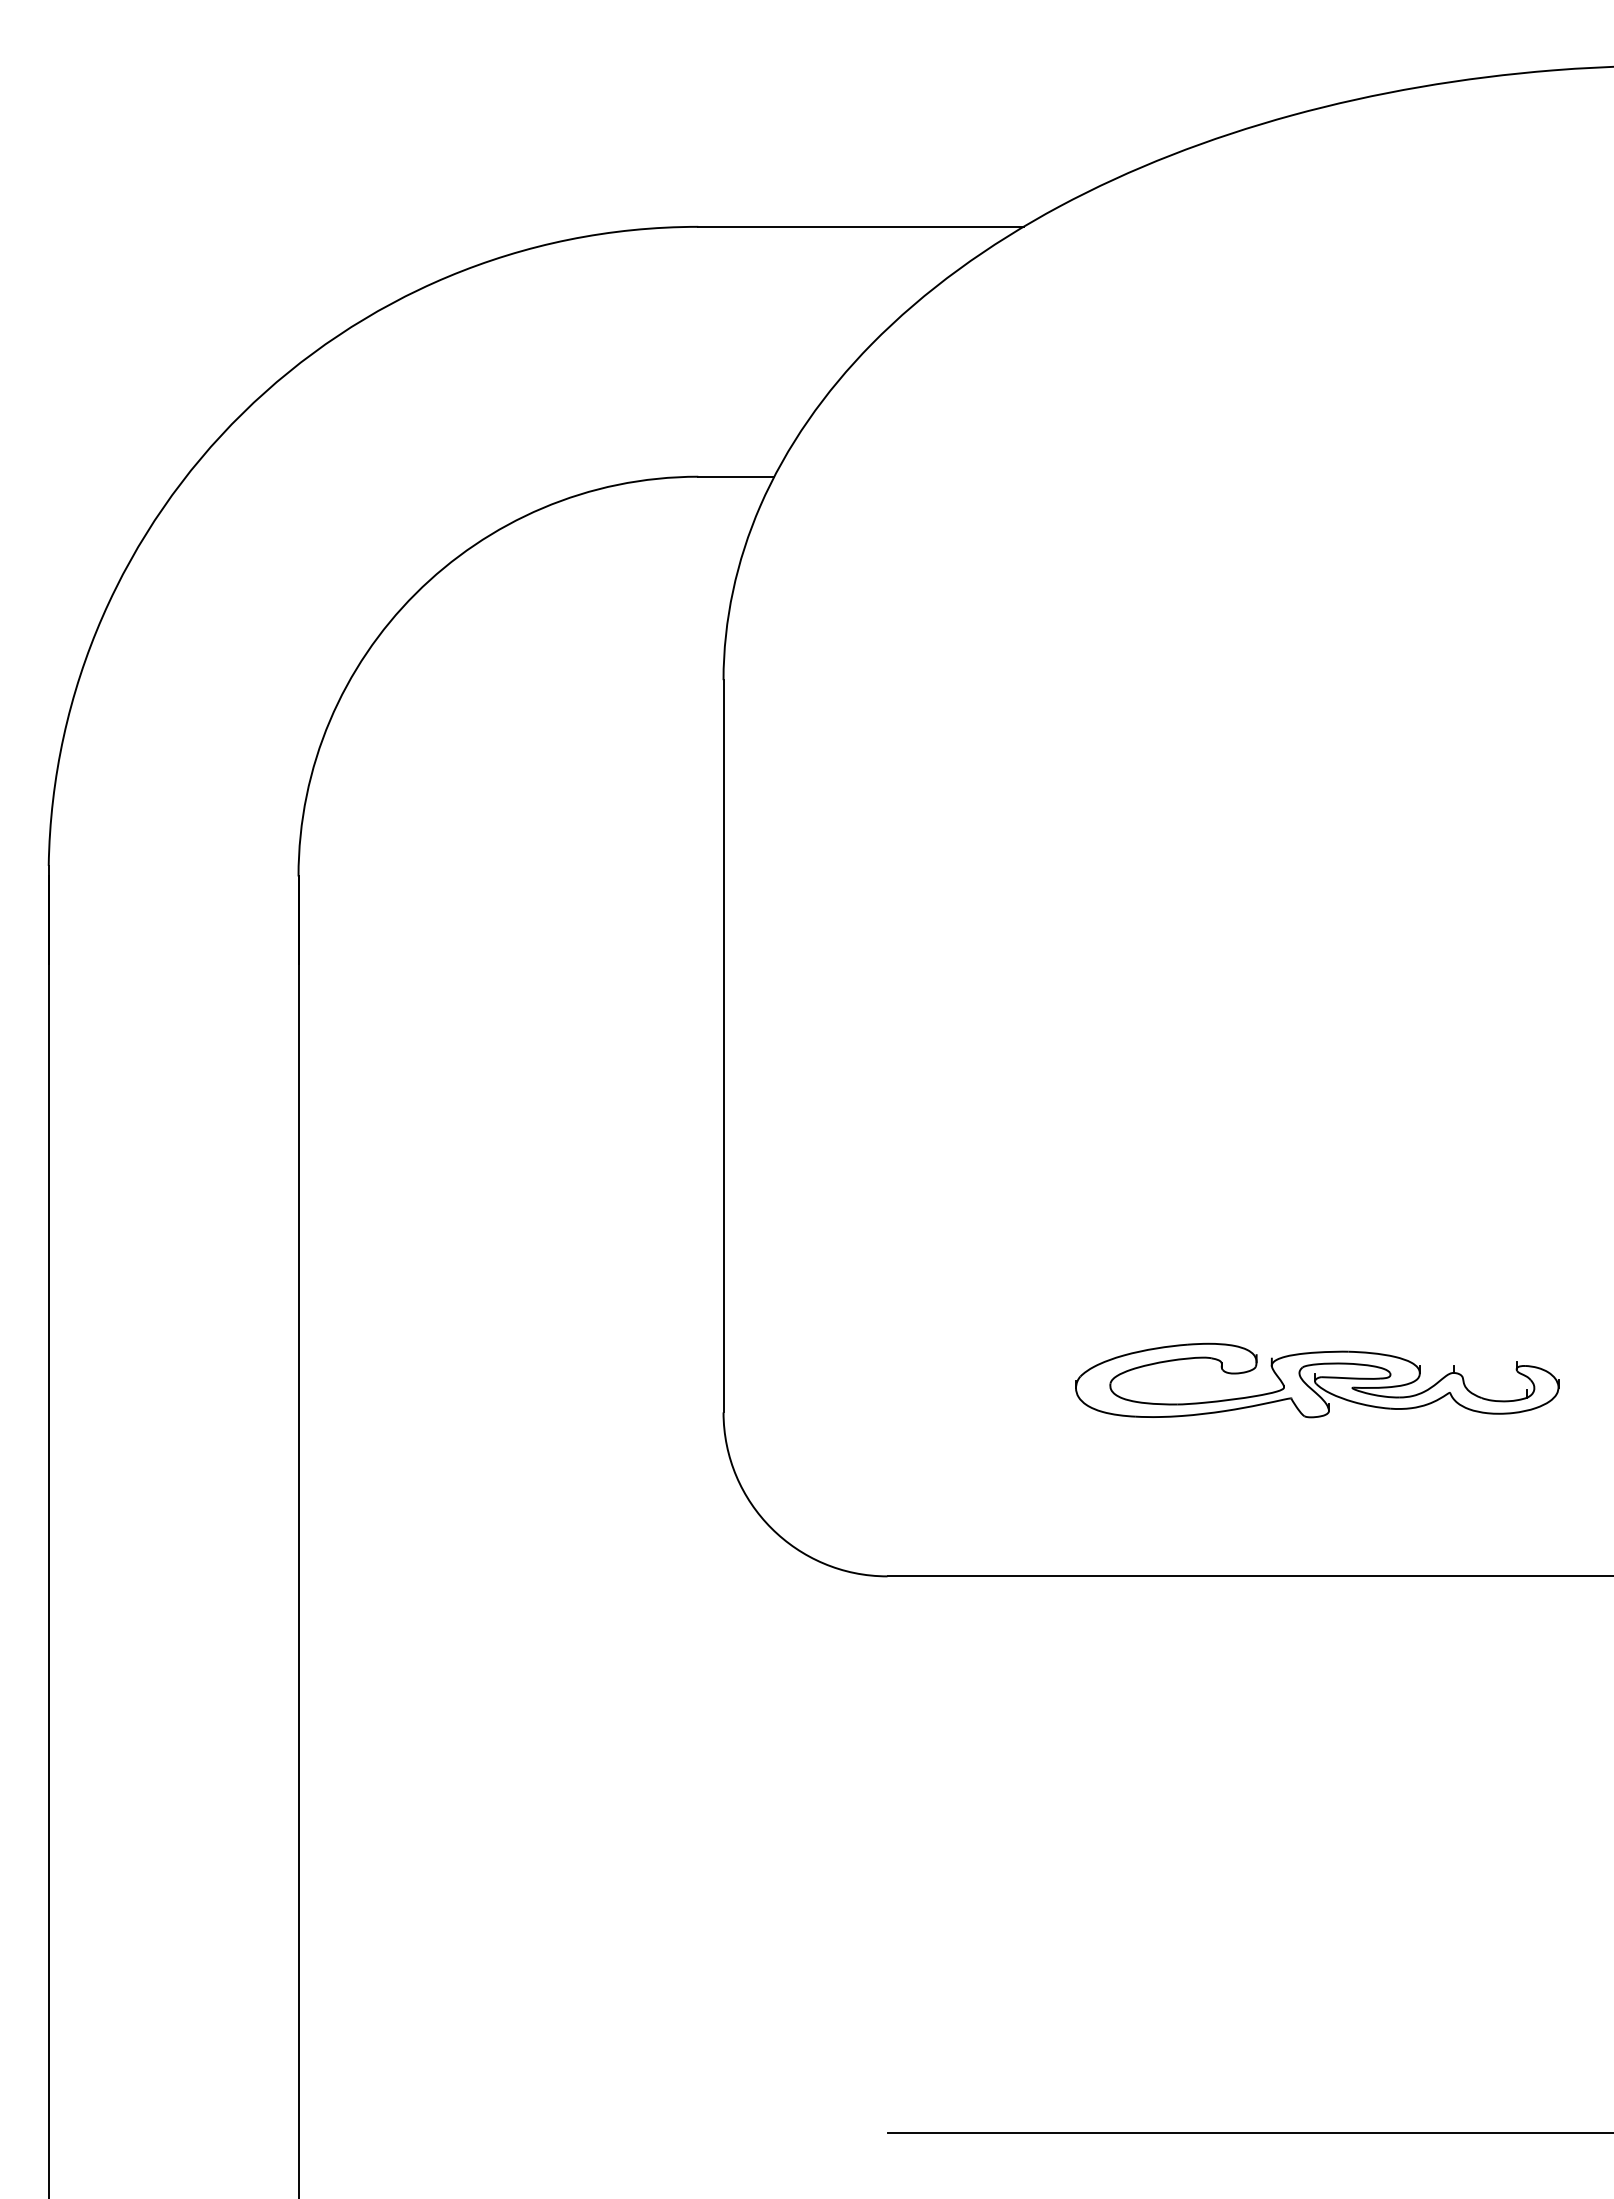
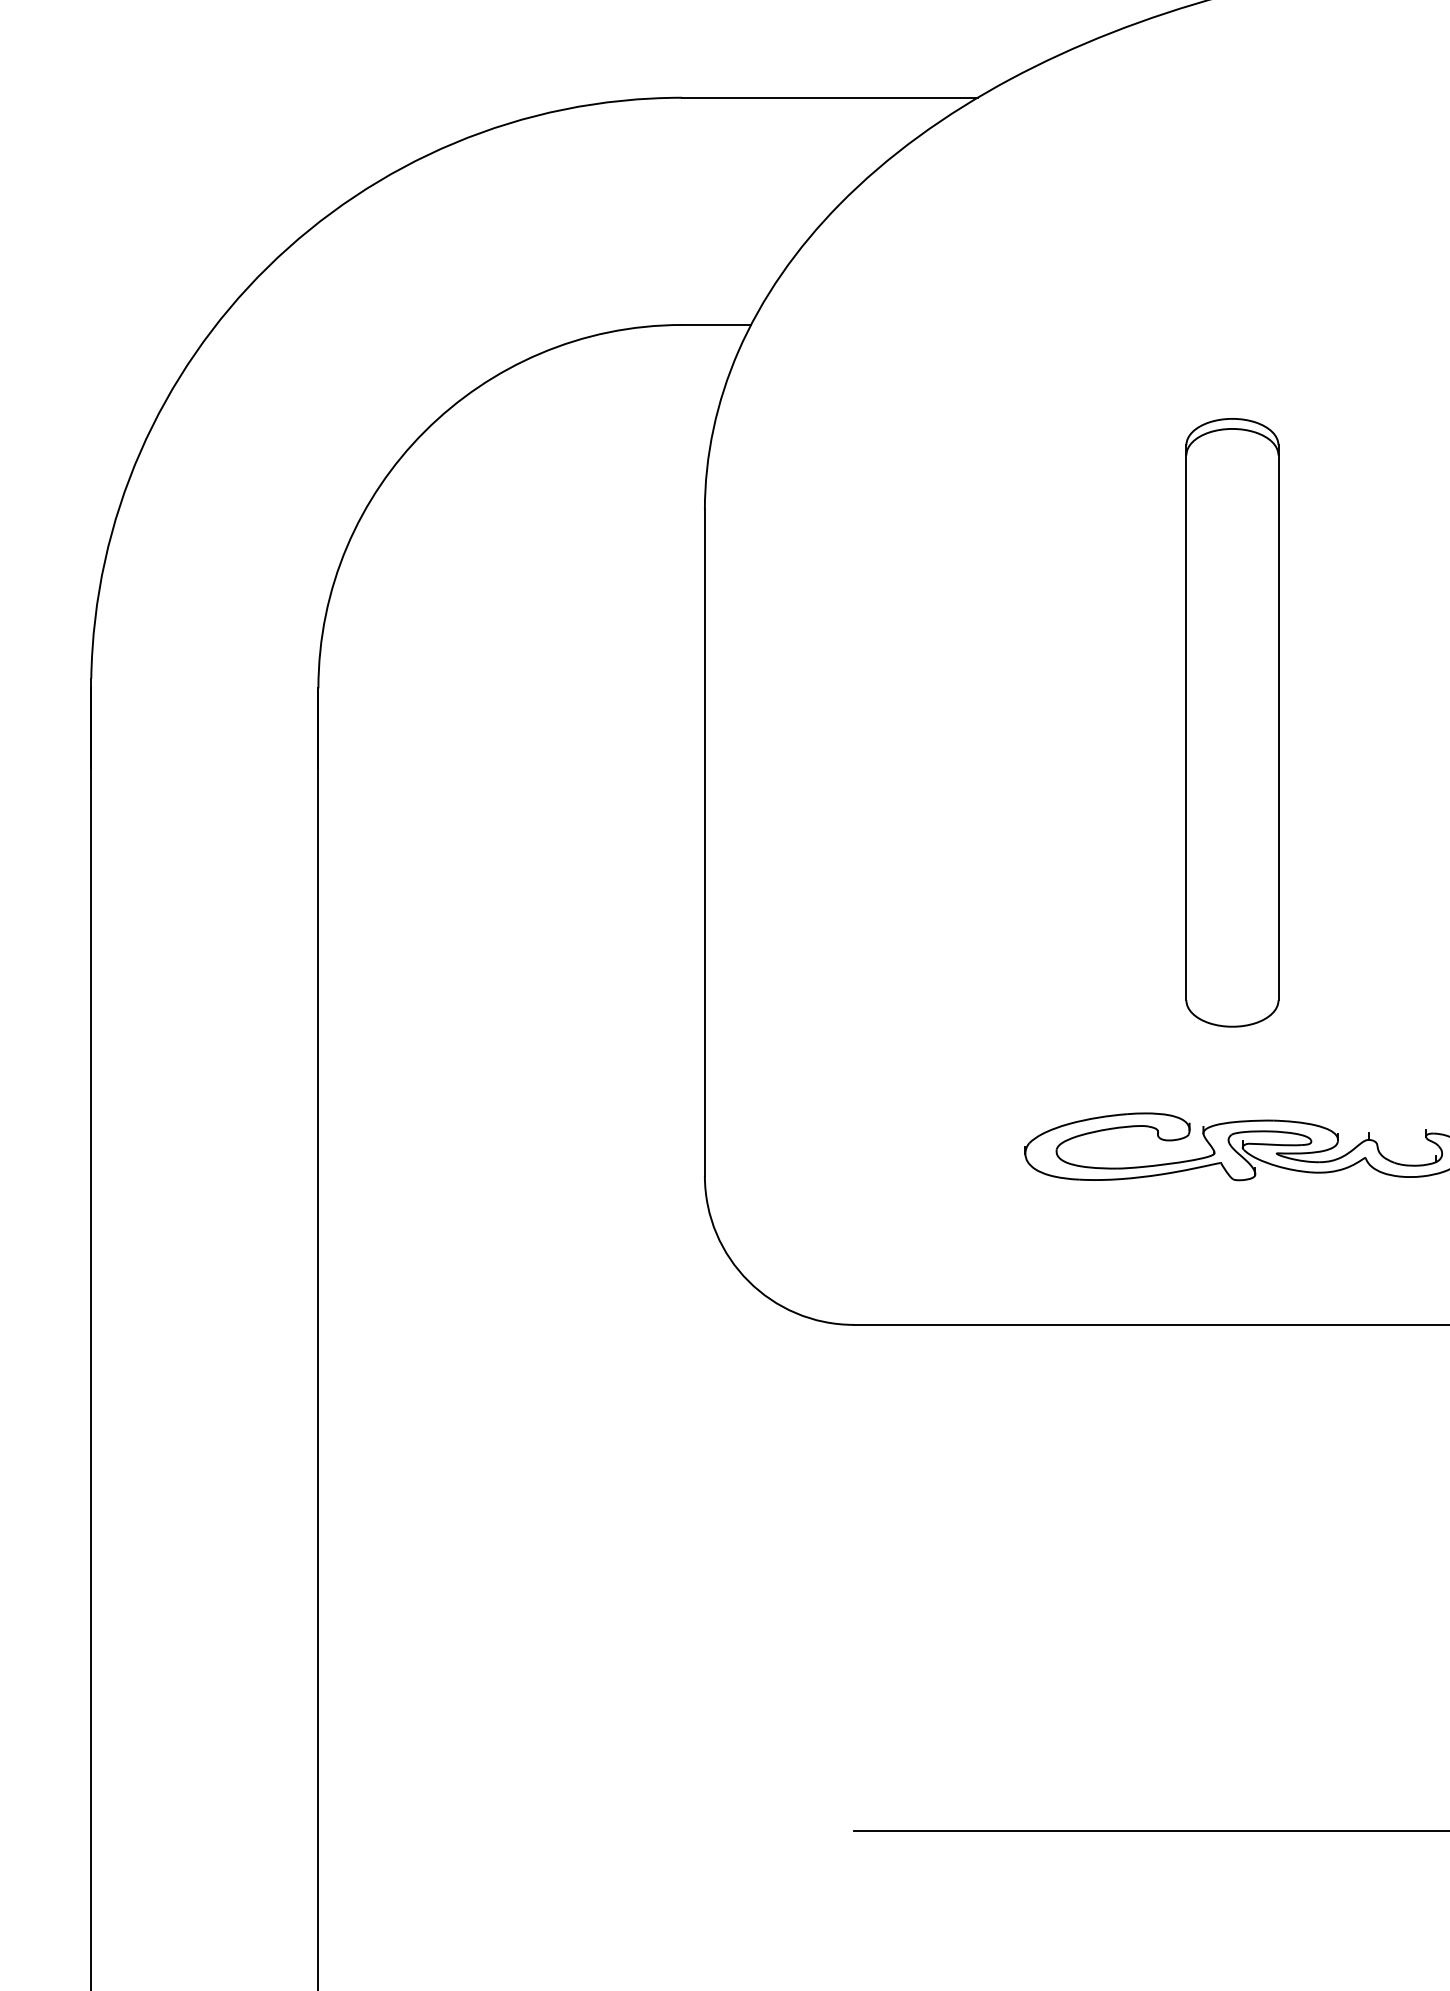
part: (1303, 914) -> (1232, 723), added

